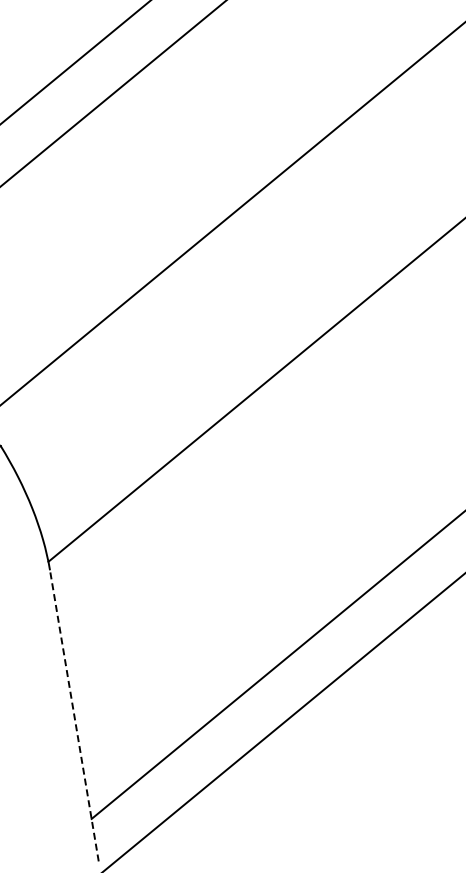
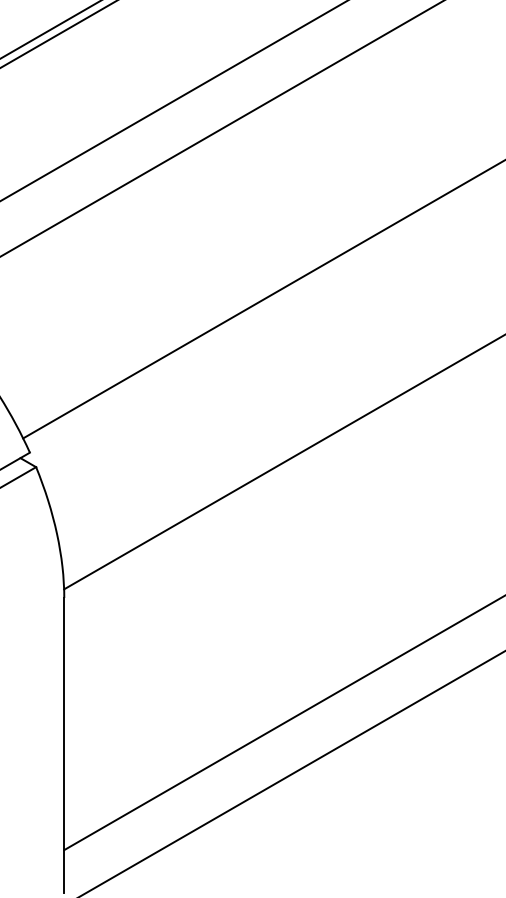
line: (74, 715) -> (64, 745), dashed -> solid

